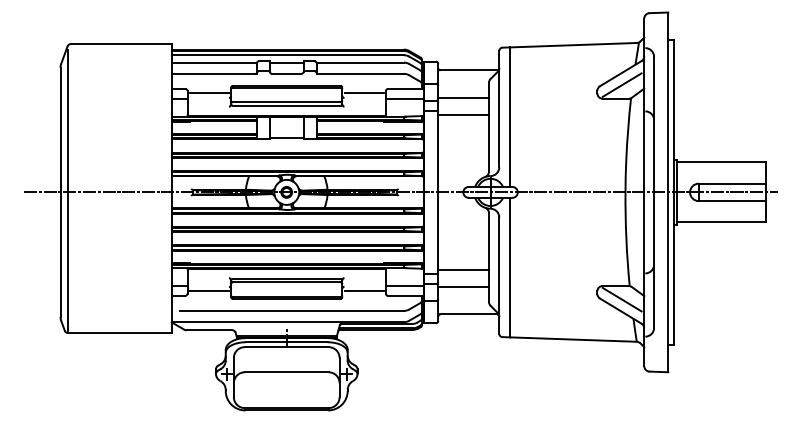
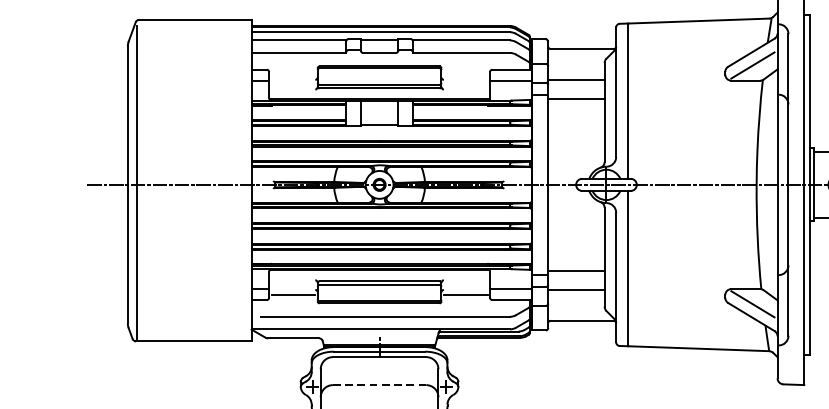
line: (208, 93) -> (292, 74), removed
line: (363, 93) -> (465, 74), removed
line: (286, 372) -> (379, 385), solid -> dashed

